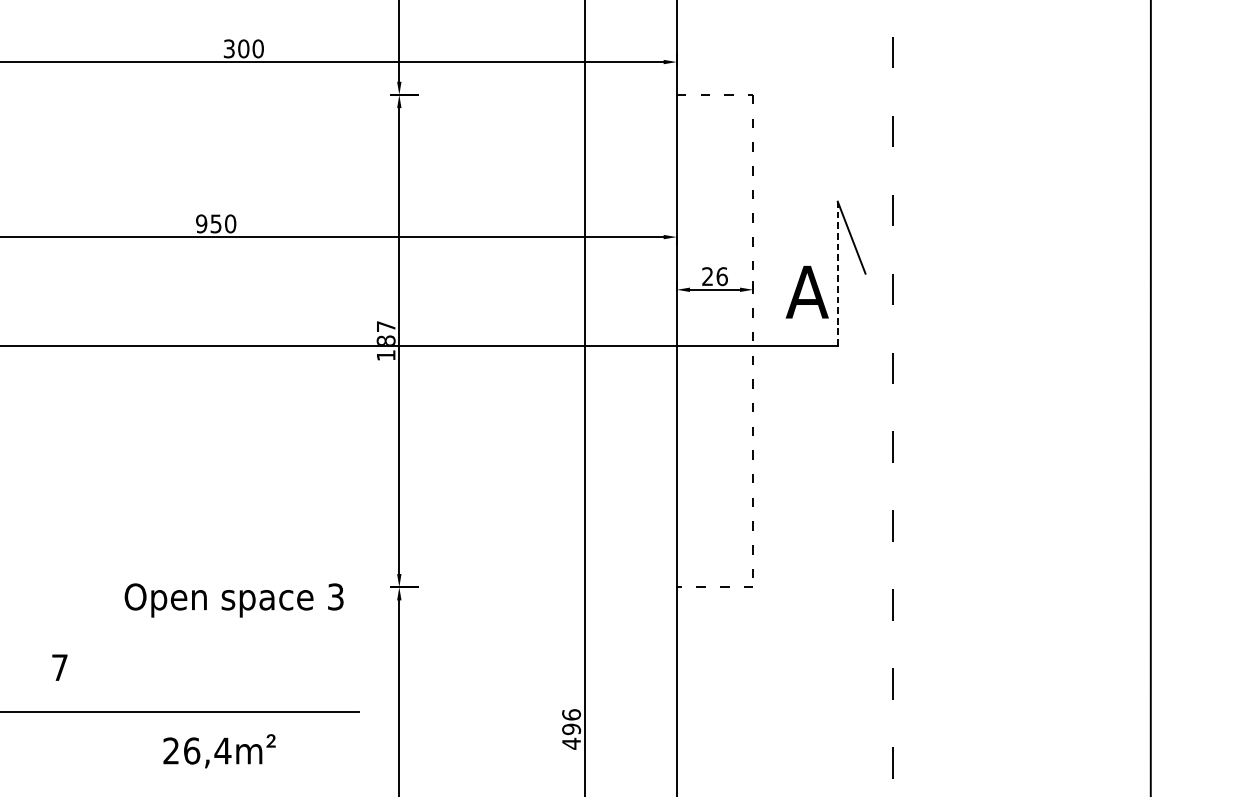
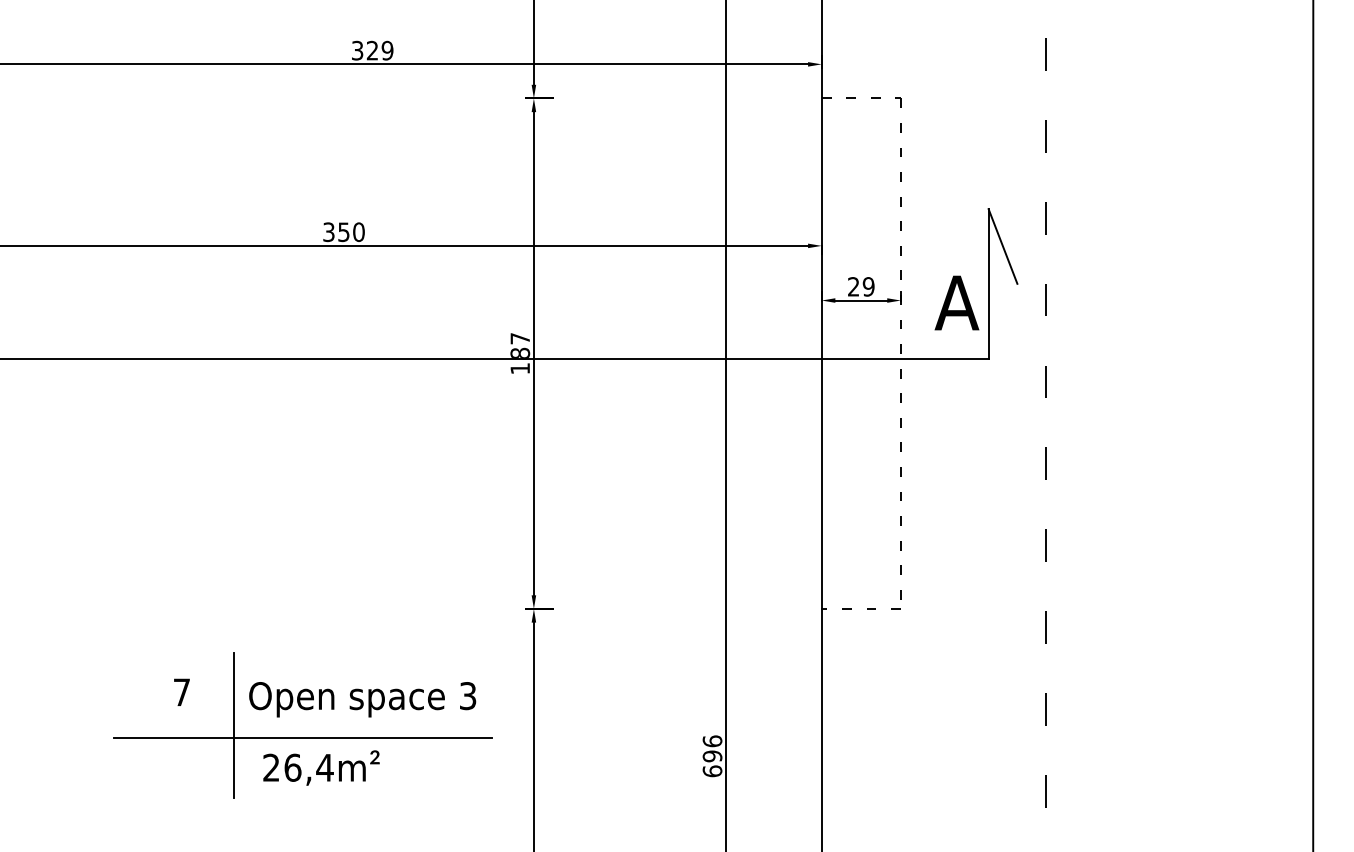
text: (250, 48) -> (379, 50), 300 -> 329
text: (201, 223) -> (328, 231), 950 -> 350
line: (837, 273) -> (988, 283), dashed -> solid
text: (721, 276) -> (868, 286), 26 -> 29
text: (234, 600) -> (362, 699), moved
line: (109, 699) -> (233, 725), added
text: (571, 743) -> (712, 771), 496 -> 696
text: (219, 750) -> (321, 767), moved

